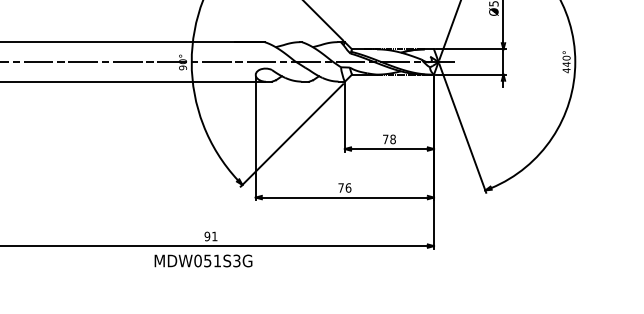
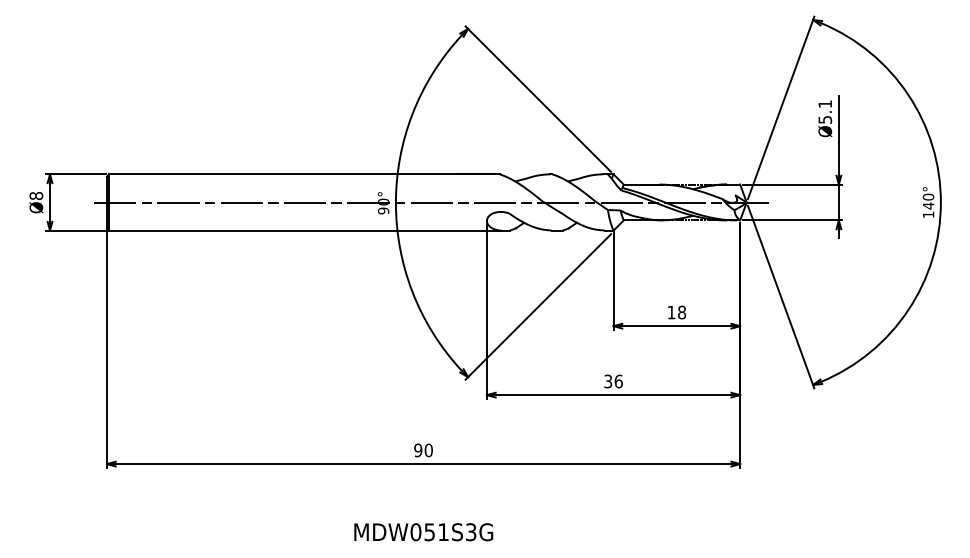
text: (566, 70) -> (928, 214), 440° -> 140°
text: (385, 139) -> (671, 312), 78 -> 18
text: (341, 187) -> (608, 381), 76 -> 36
text: (214, 236) -> (428, 450), 91 -> 90
text: (203, 261) -> (423, 532), moved

